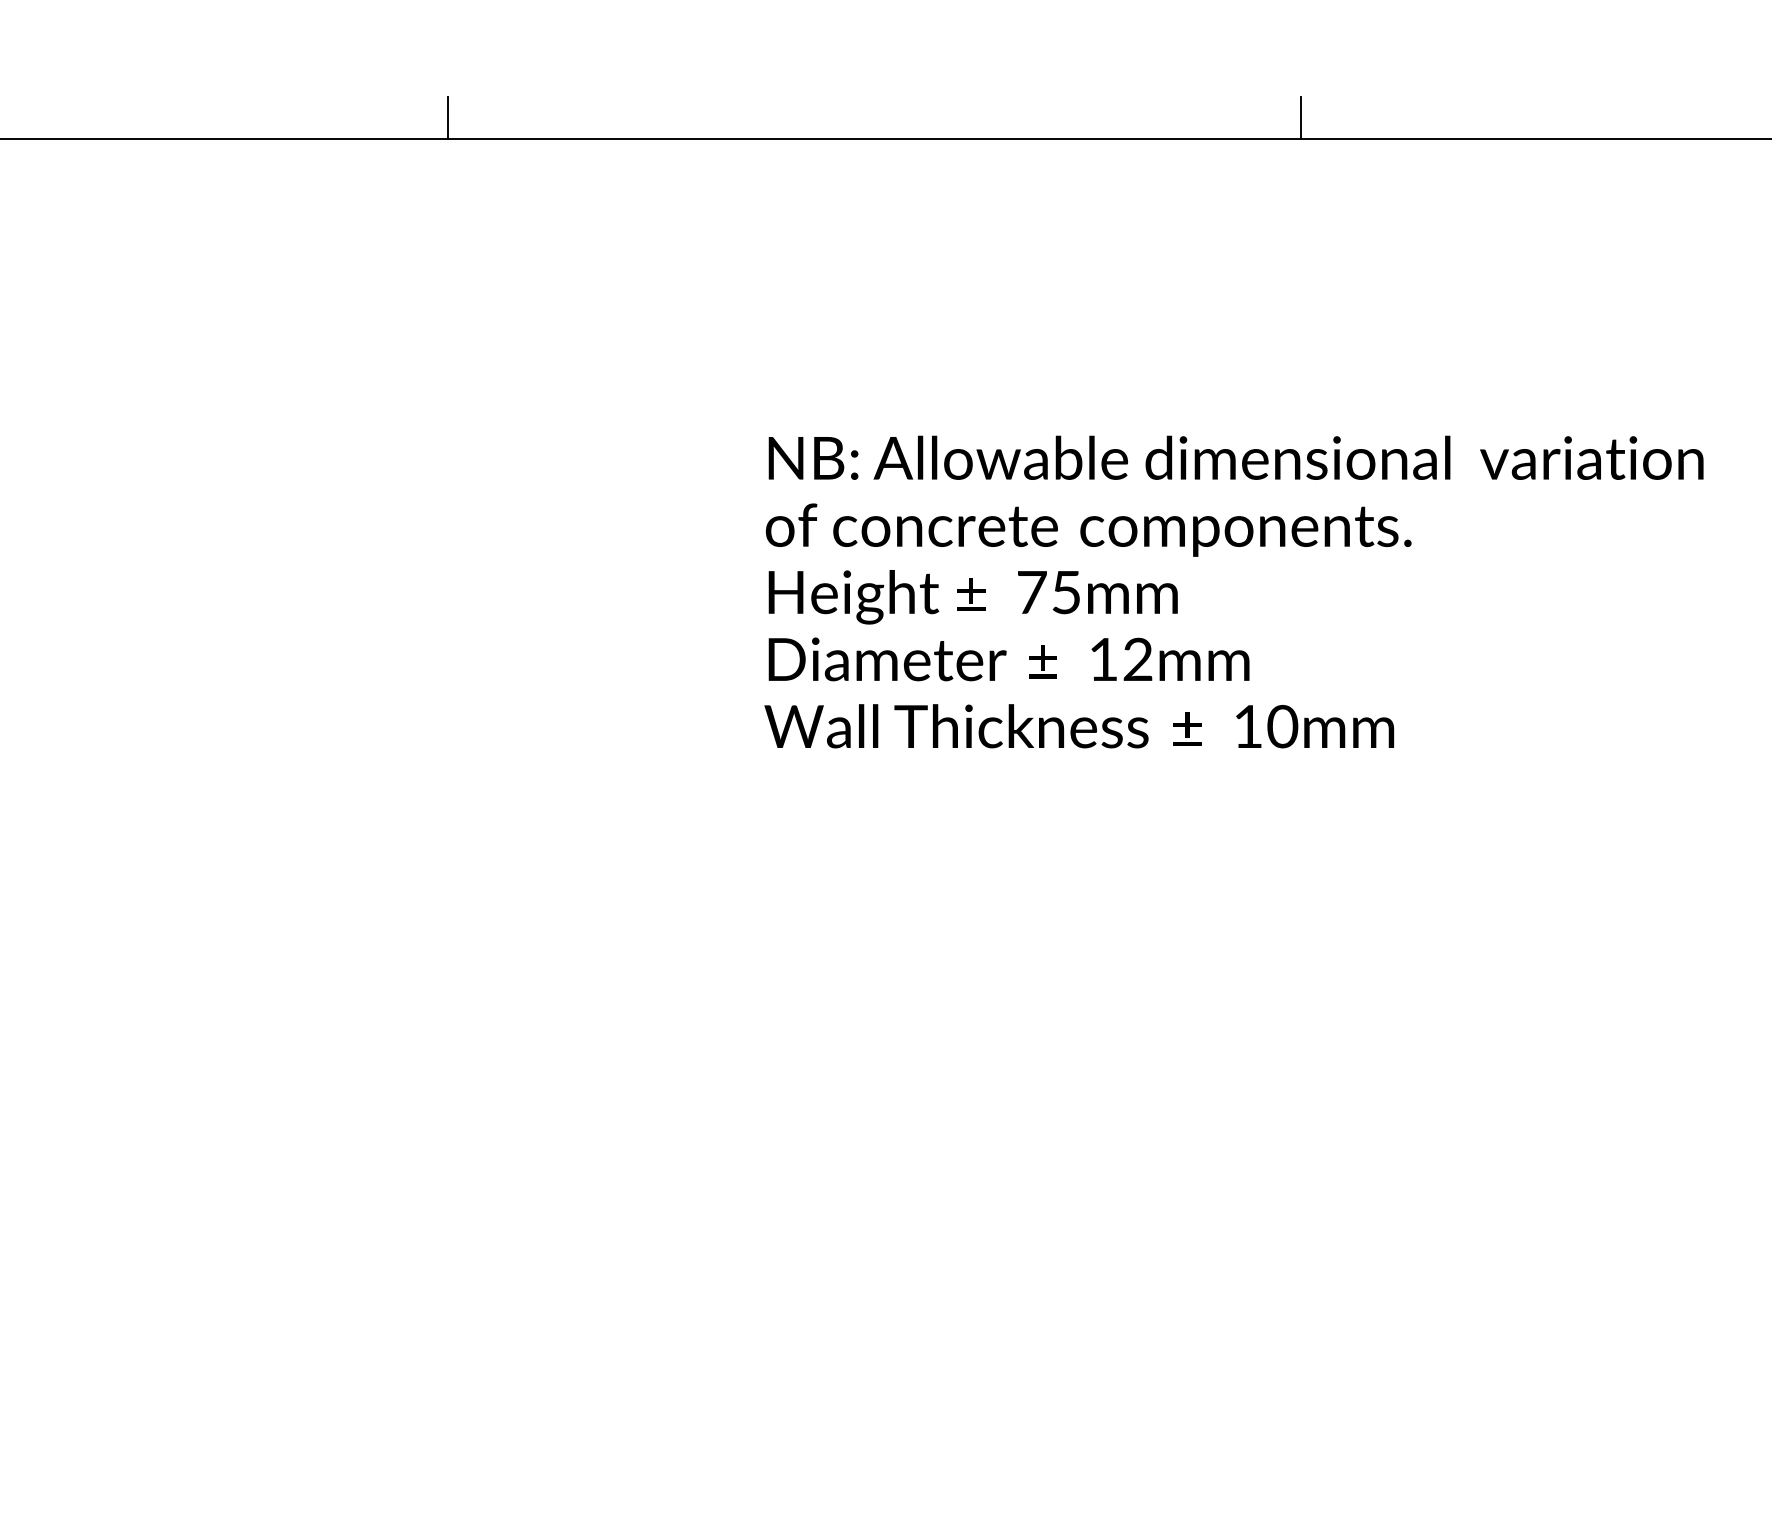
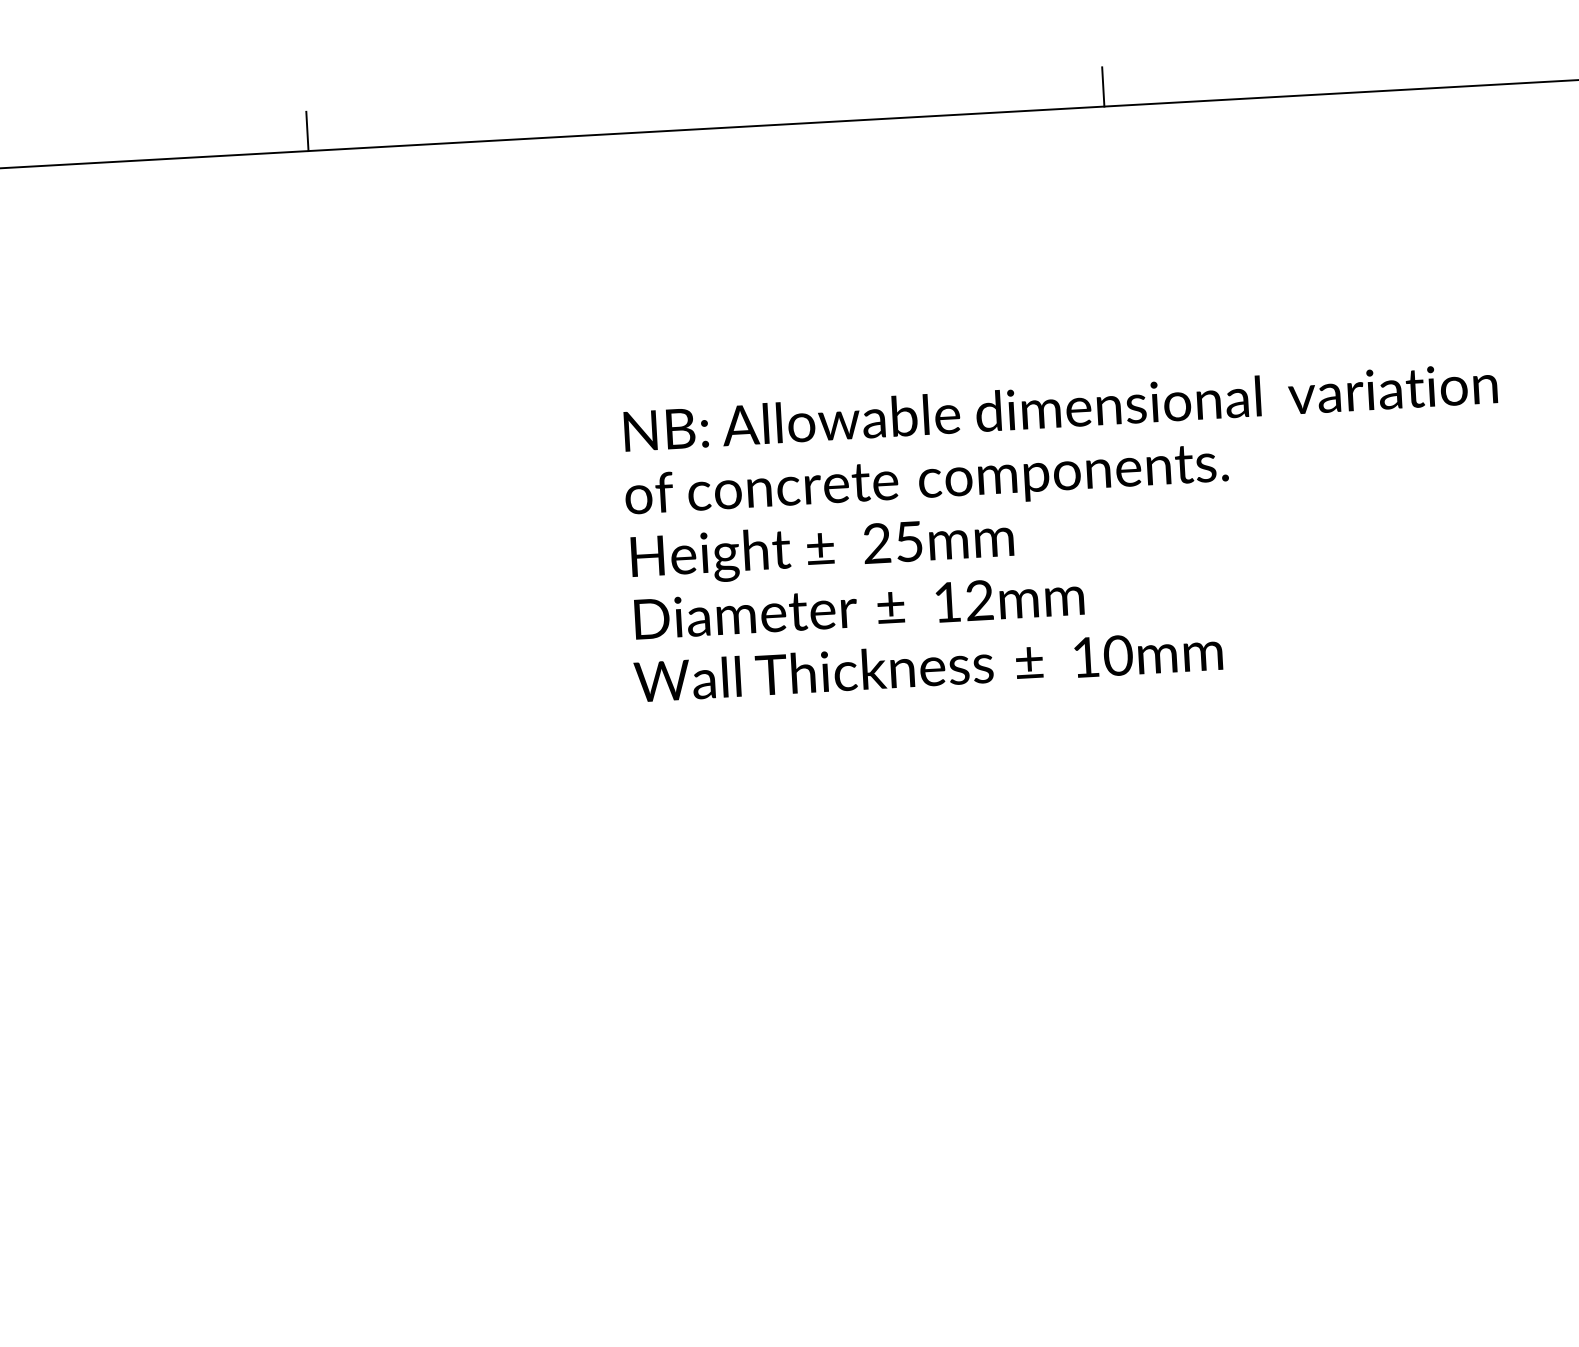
text: (1031, 591) -> (876, 542), 75mm -> 25mm

